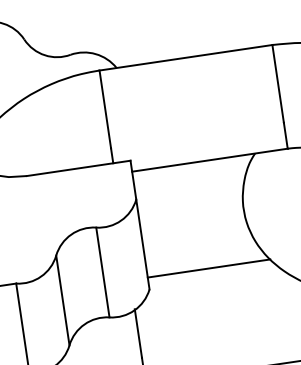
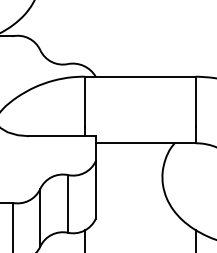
line: (208, 269) -> (134, 211), removed

